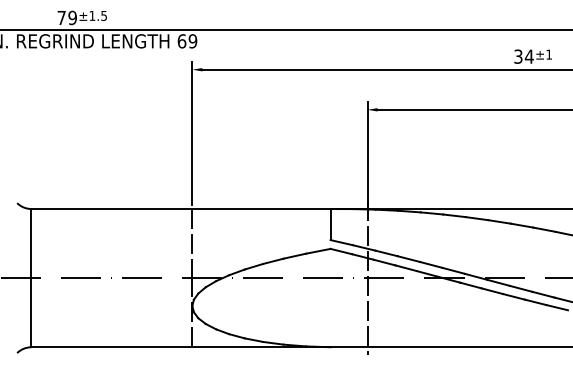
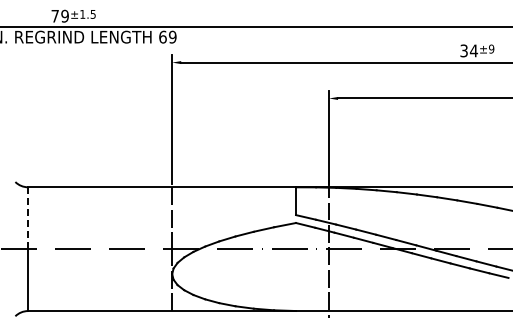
text: (548, 53) -> (491, 48), ±1 -> ±9
line: (31, 243) -> (28, 218), solid -> dashed

